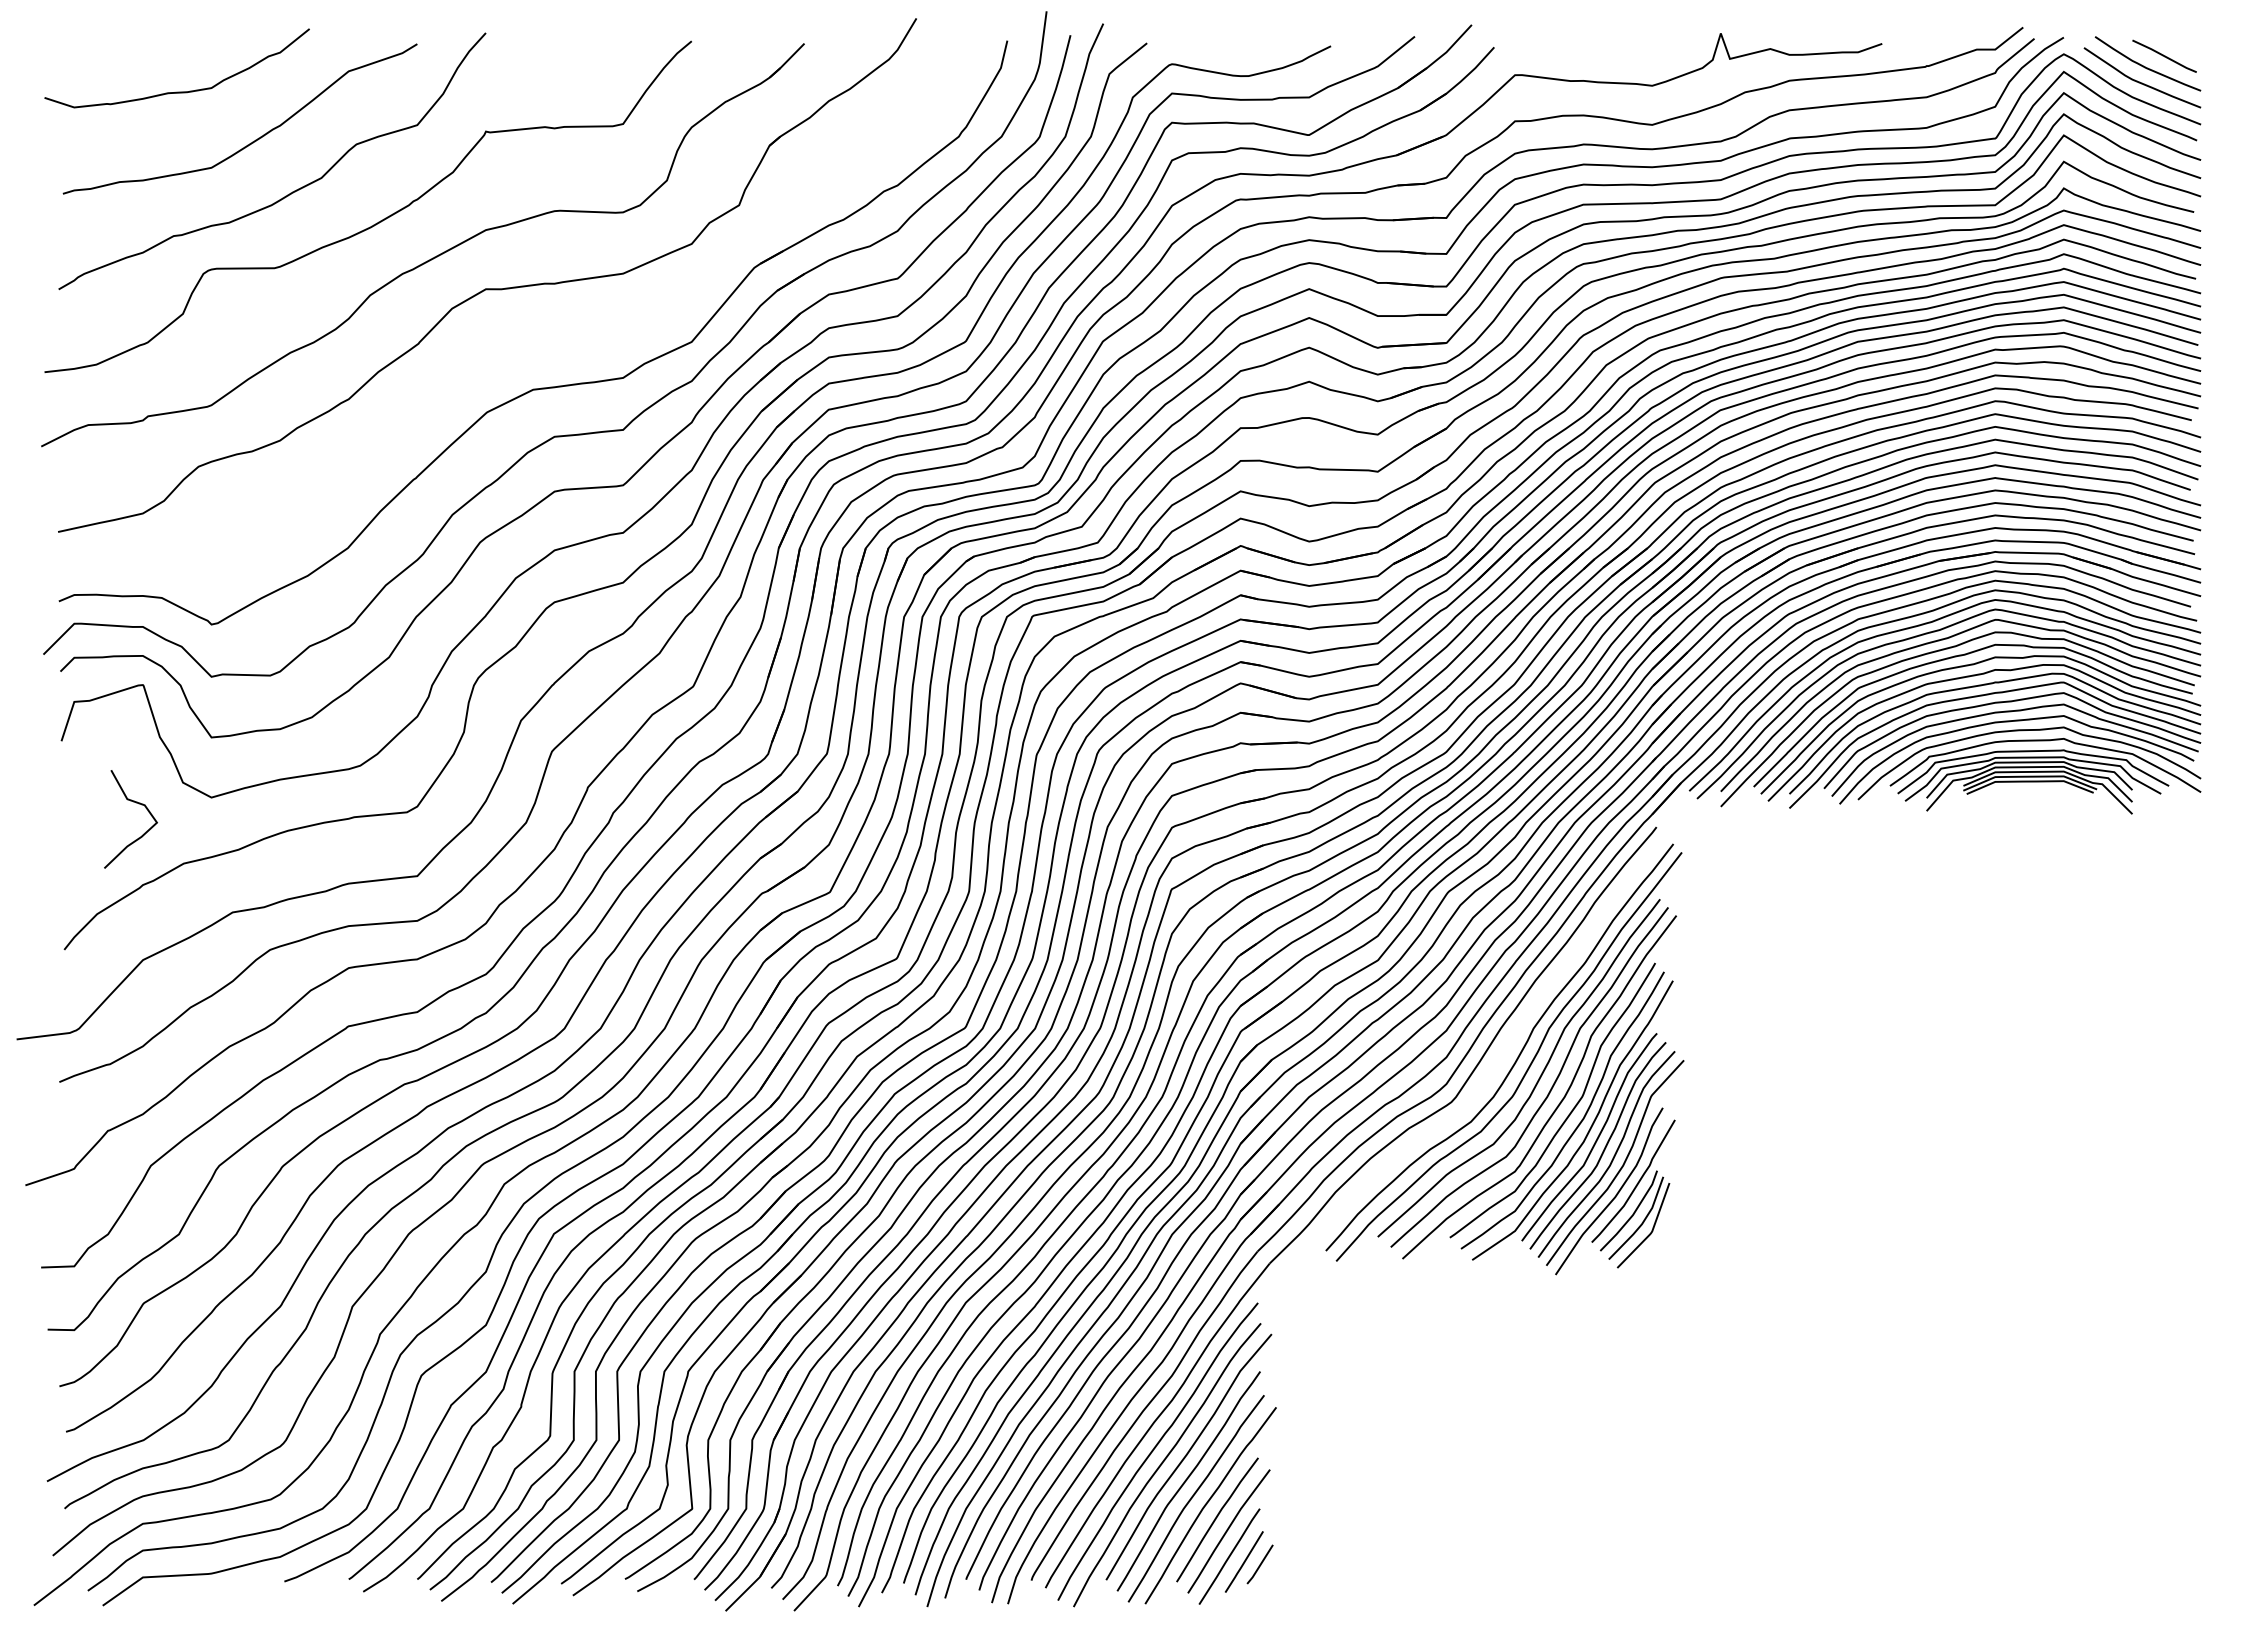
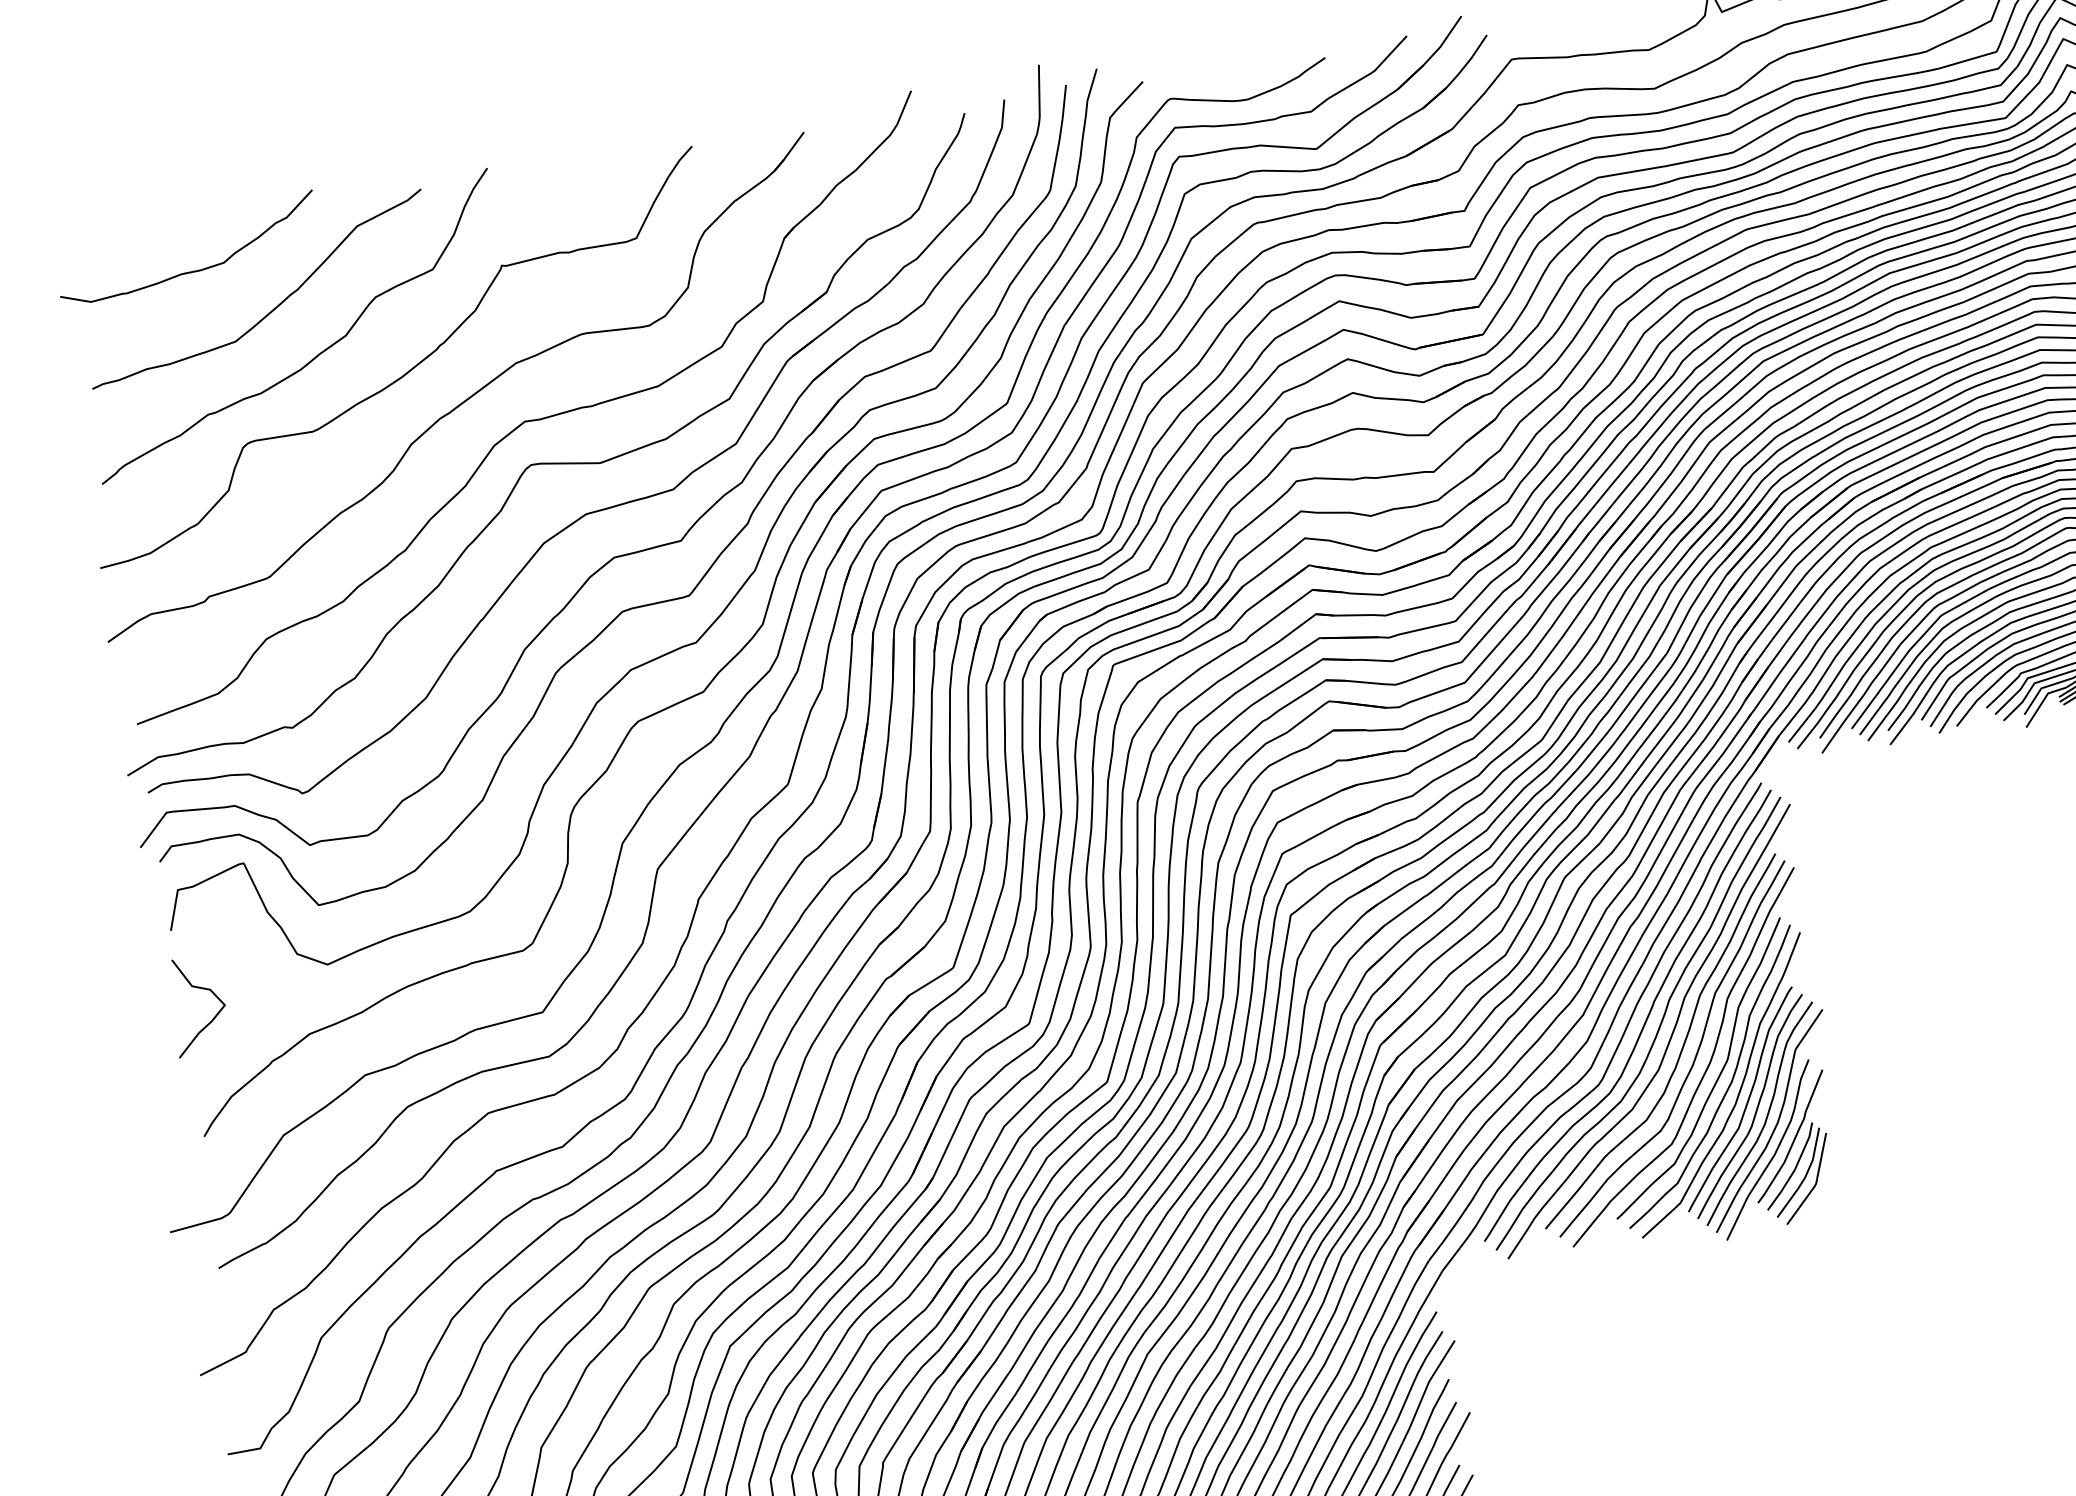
part: (500, 332) -> (545, 462), added
curve: (136, 803) -> (201, 989), moved
curve: (1506, 1045) -> (1644, 1020), added

